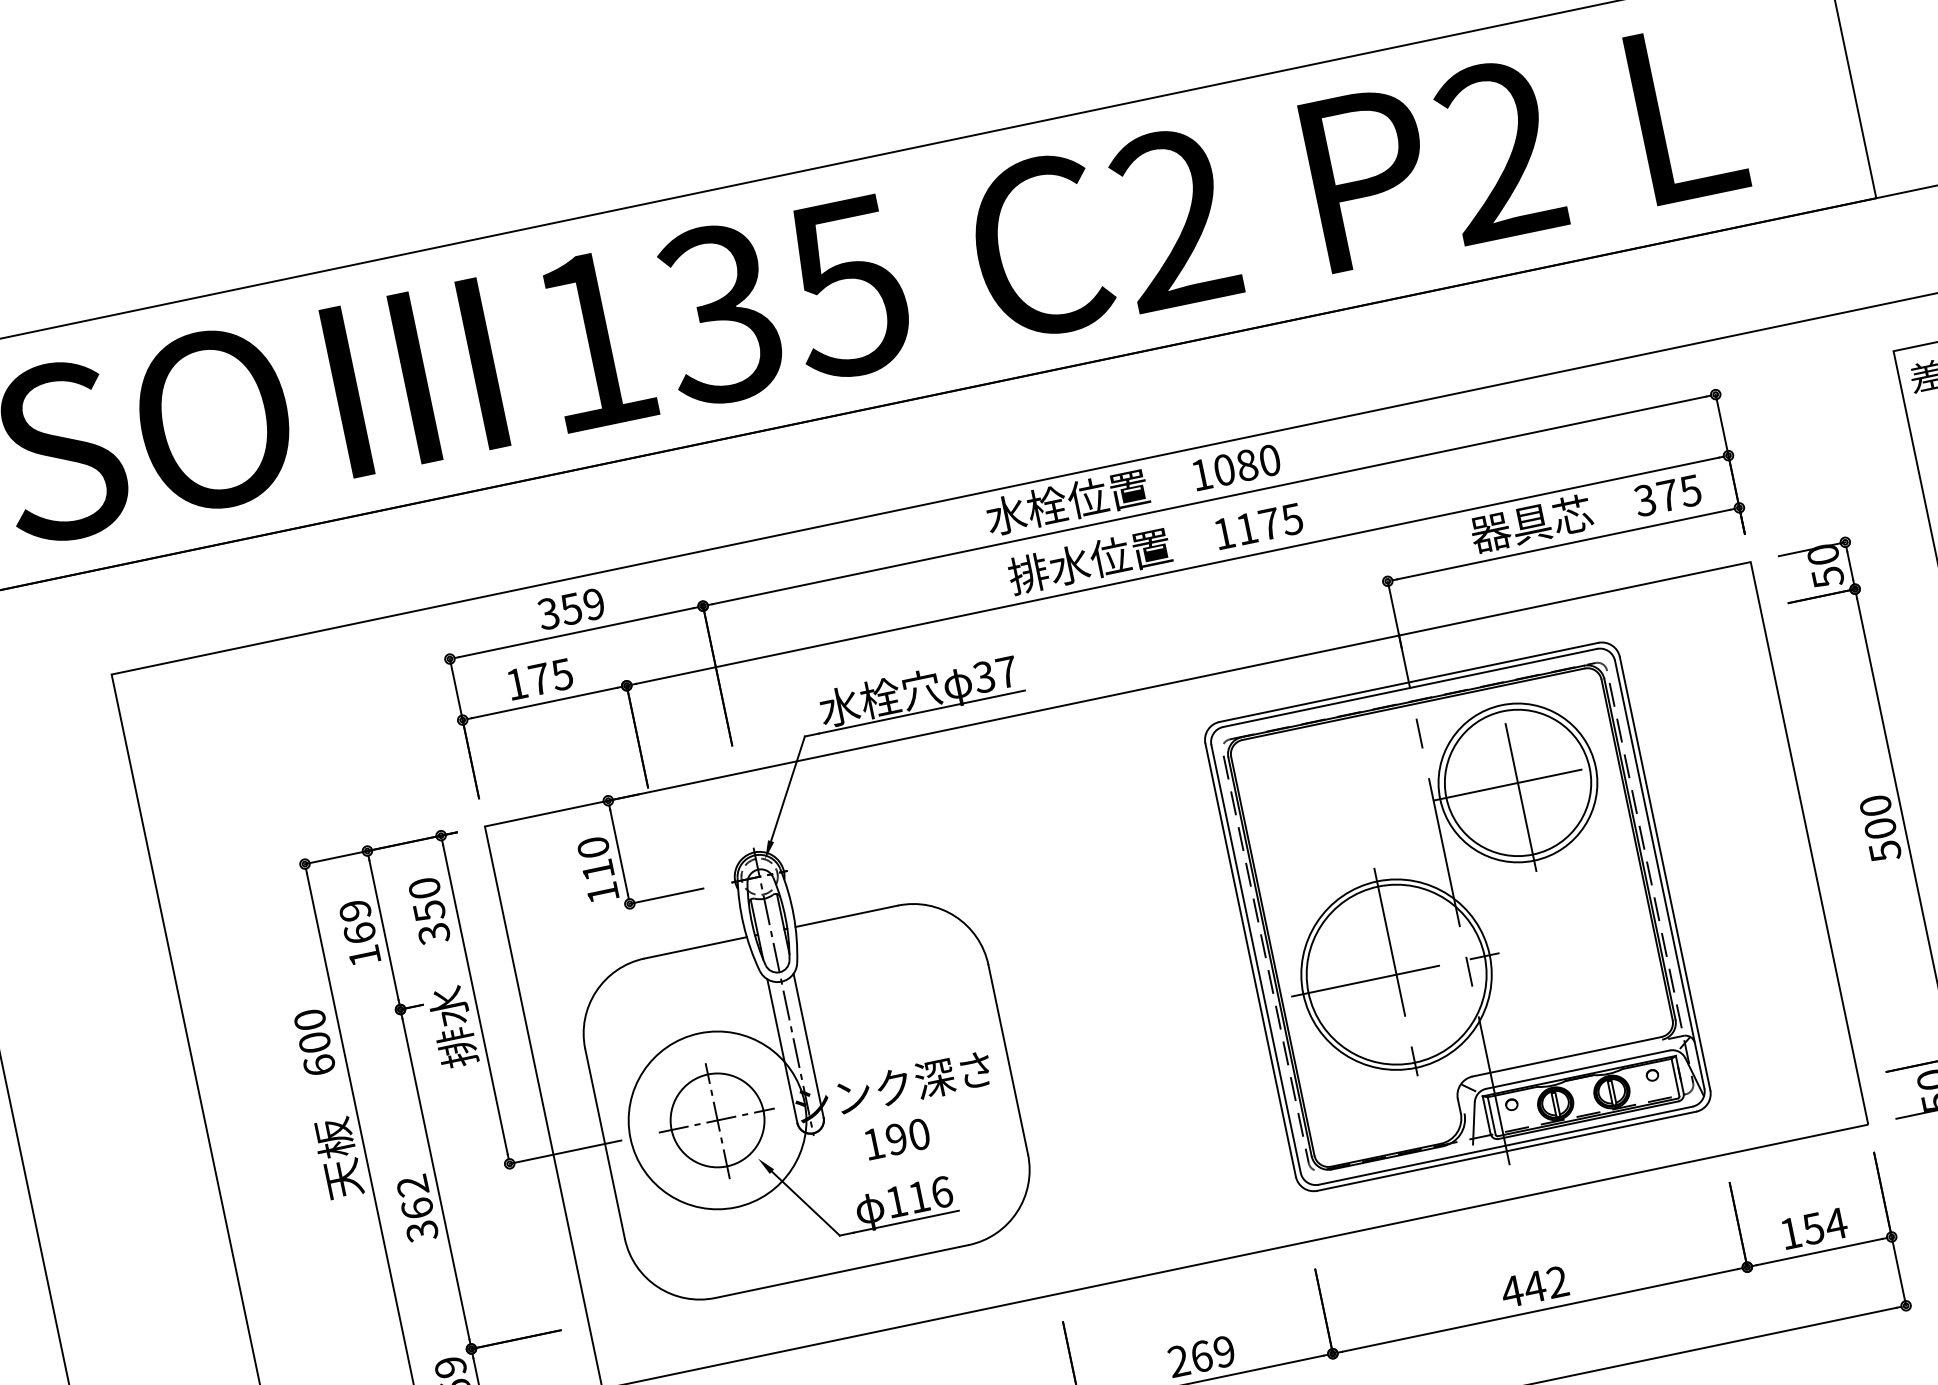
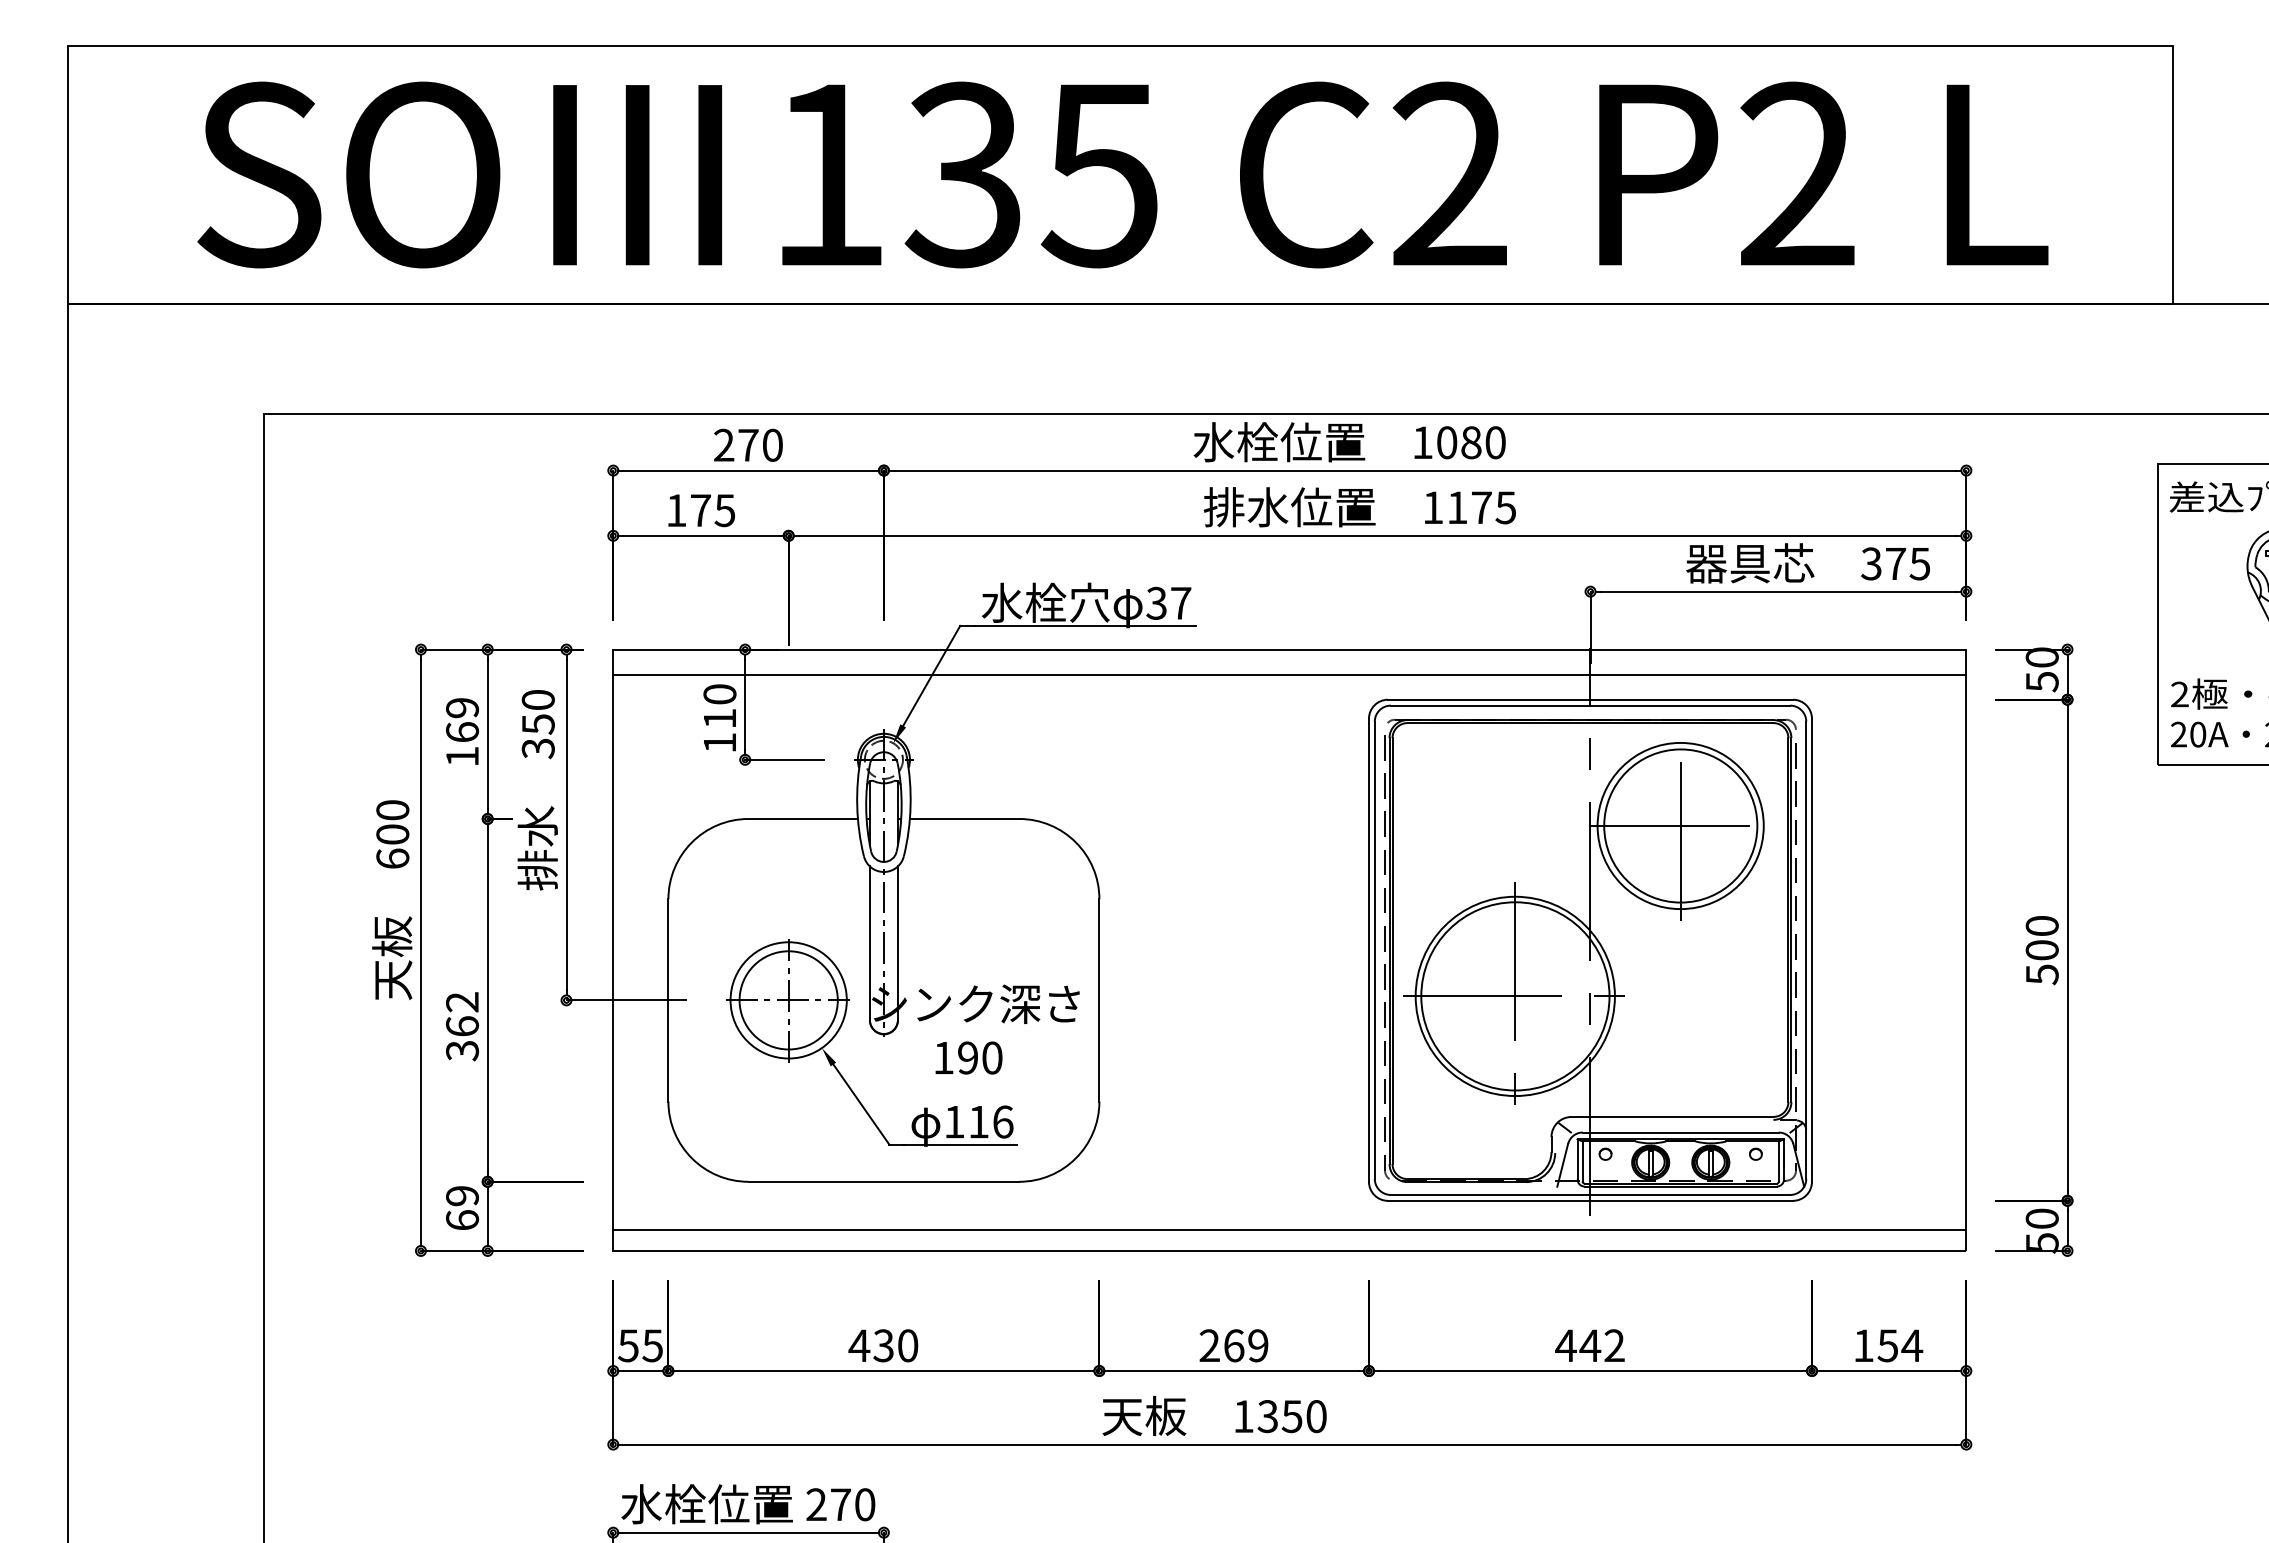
text: (570, 608) -> (747, 444), 359 -> 270
line: (1122, 717) -> (1289, 674), added
circle: (717, 1120) -> (788, 1000), size x0.62
line: (1230, 1236) -> (1289, 1229), added

